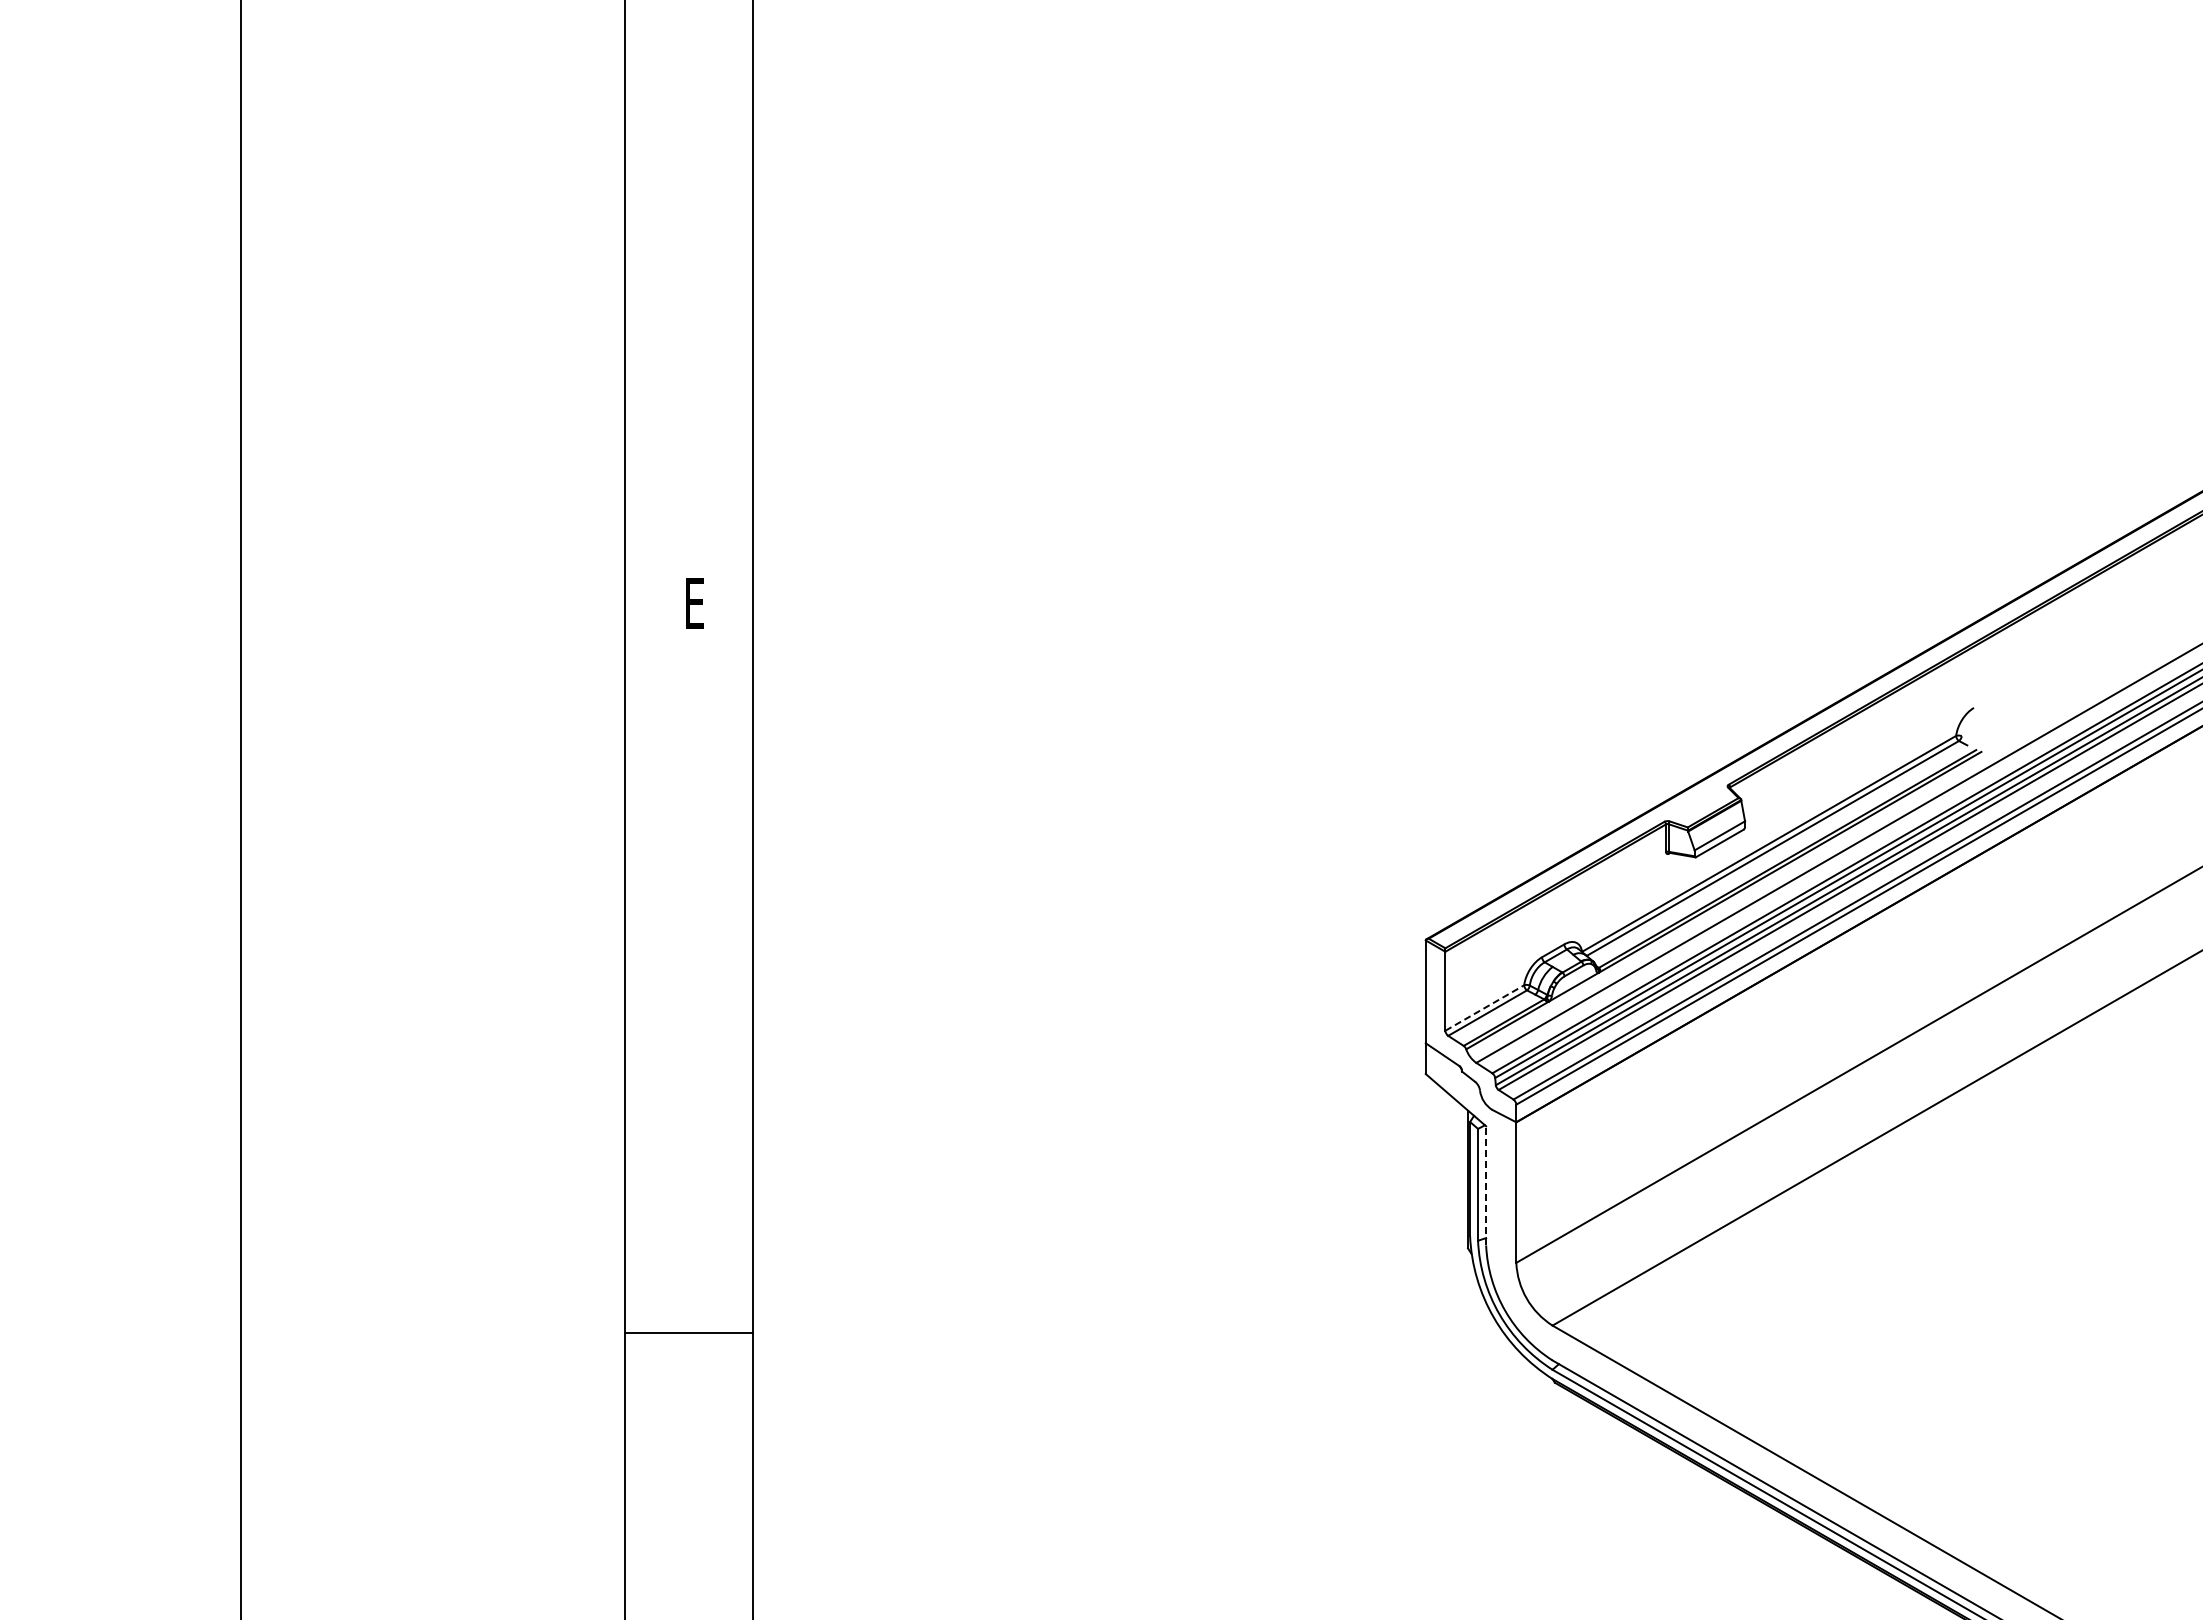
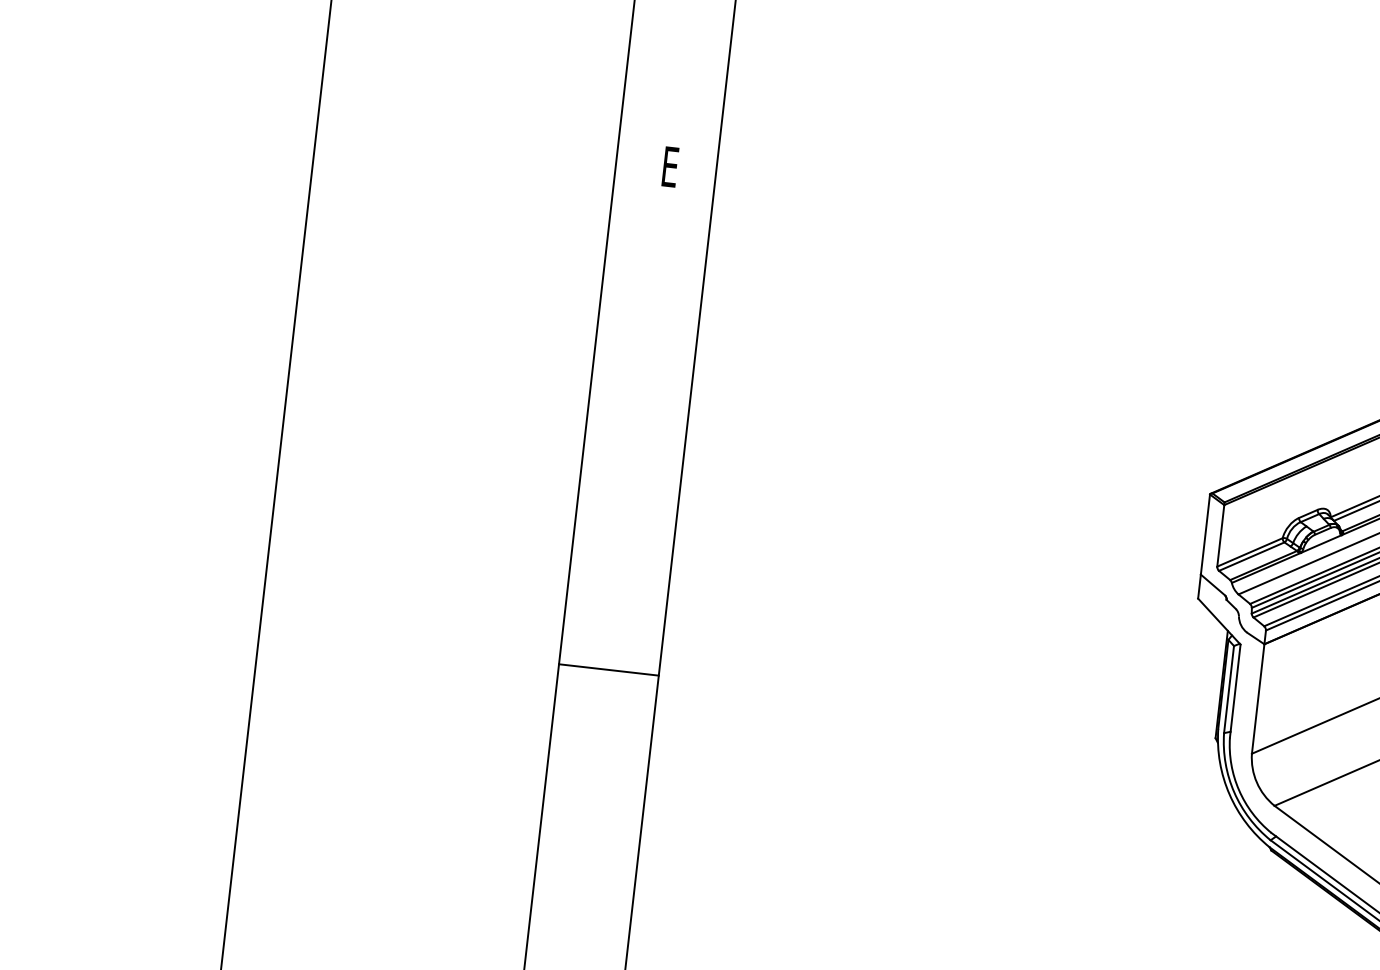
line: (1484, 1008) -> (1249, 552), dashed -> solid
line: (1486, 1185) -> (1235, 690), dashed -> solid
line: (689, 1332) -> (608, 669), moved

